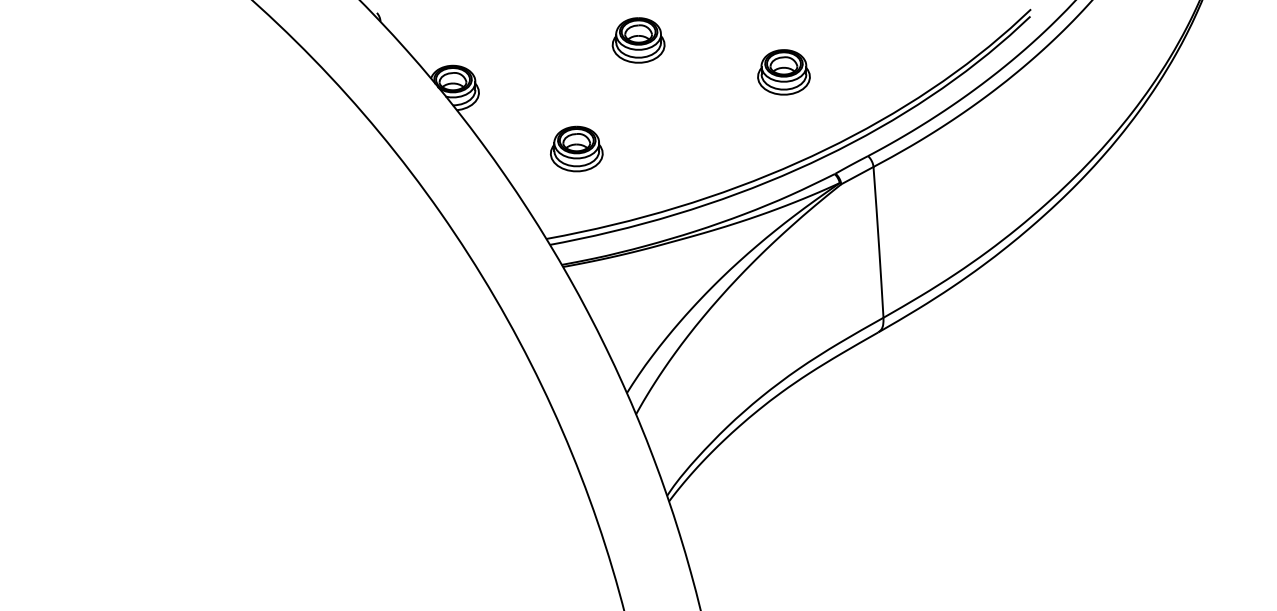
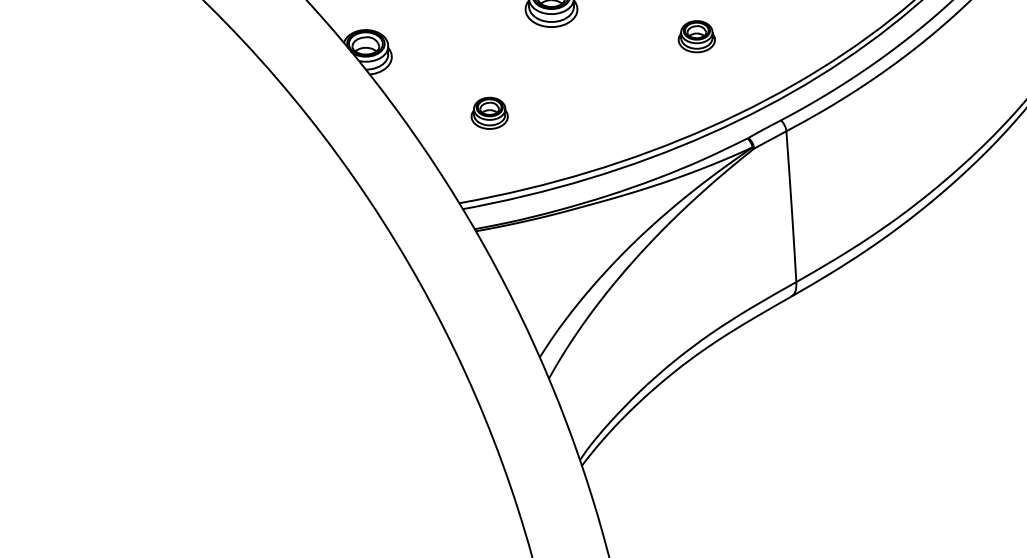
part: (783, 72) -> (696, 36), size x0.7
part: (576, 148) -> (489, 112), size x0.7

